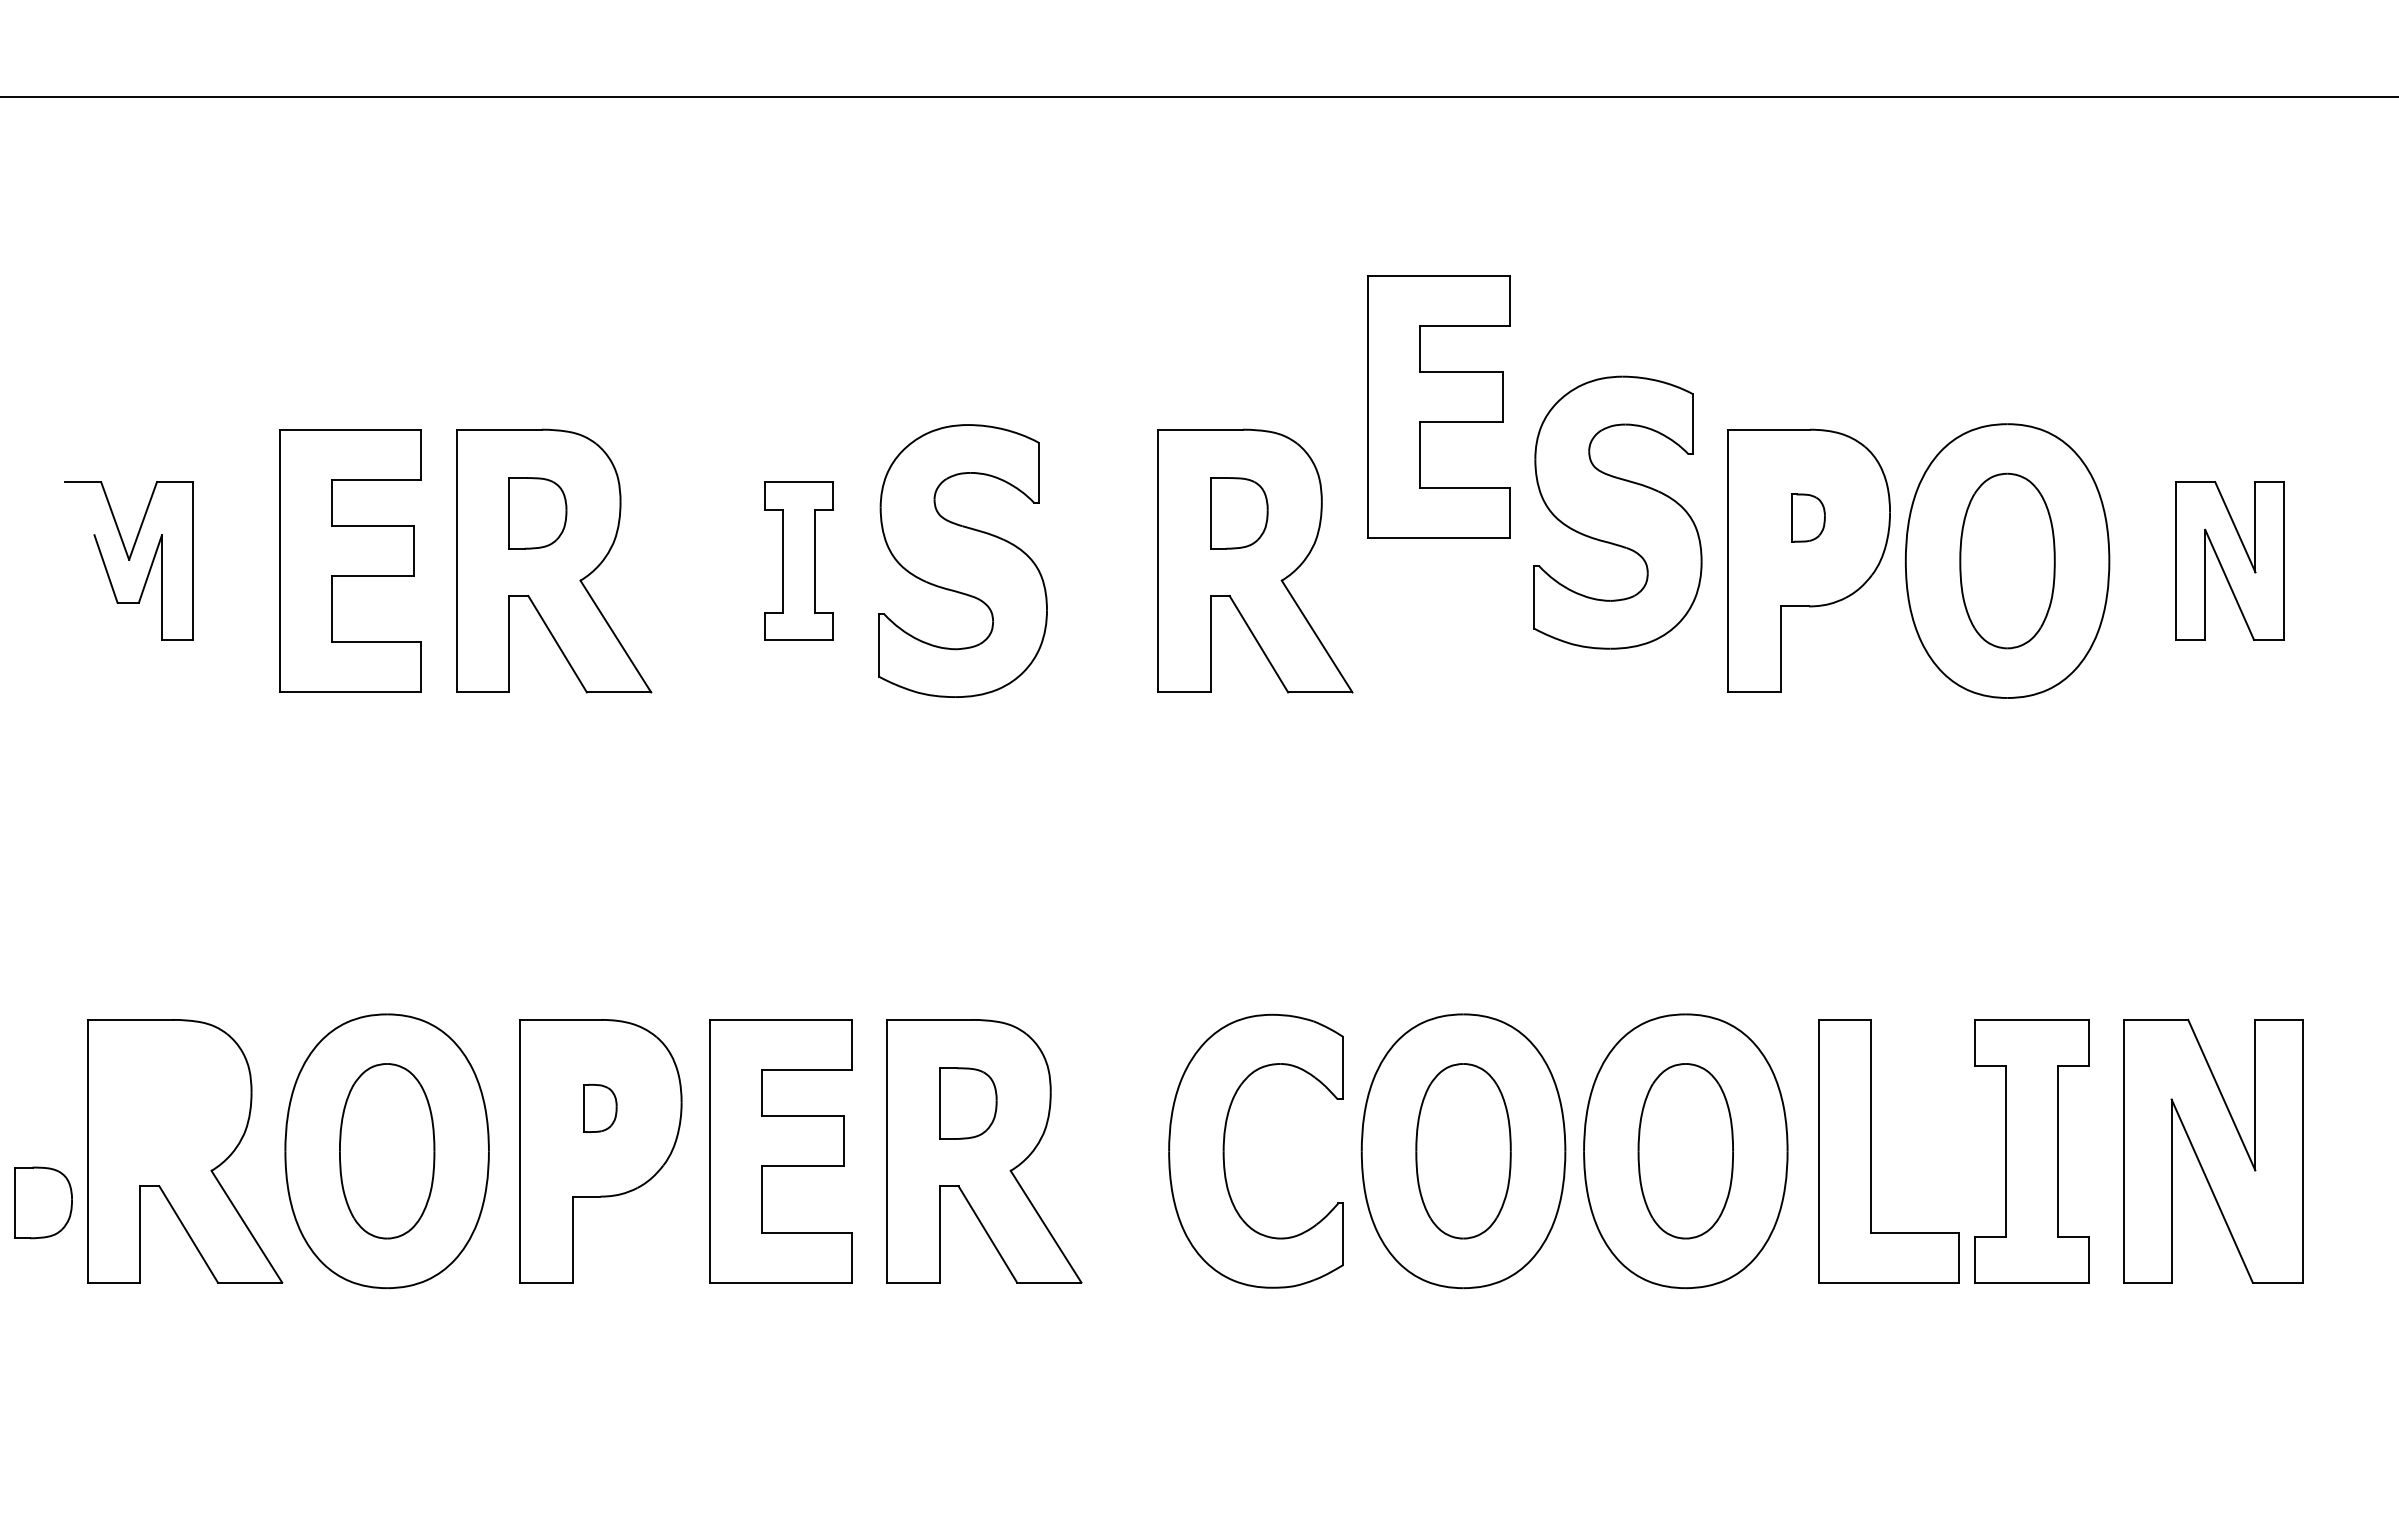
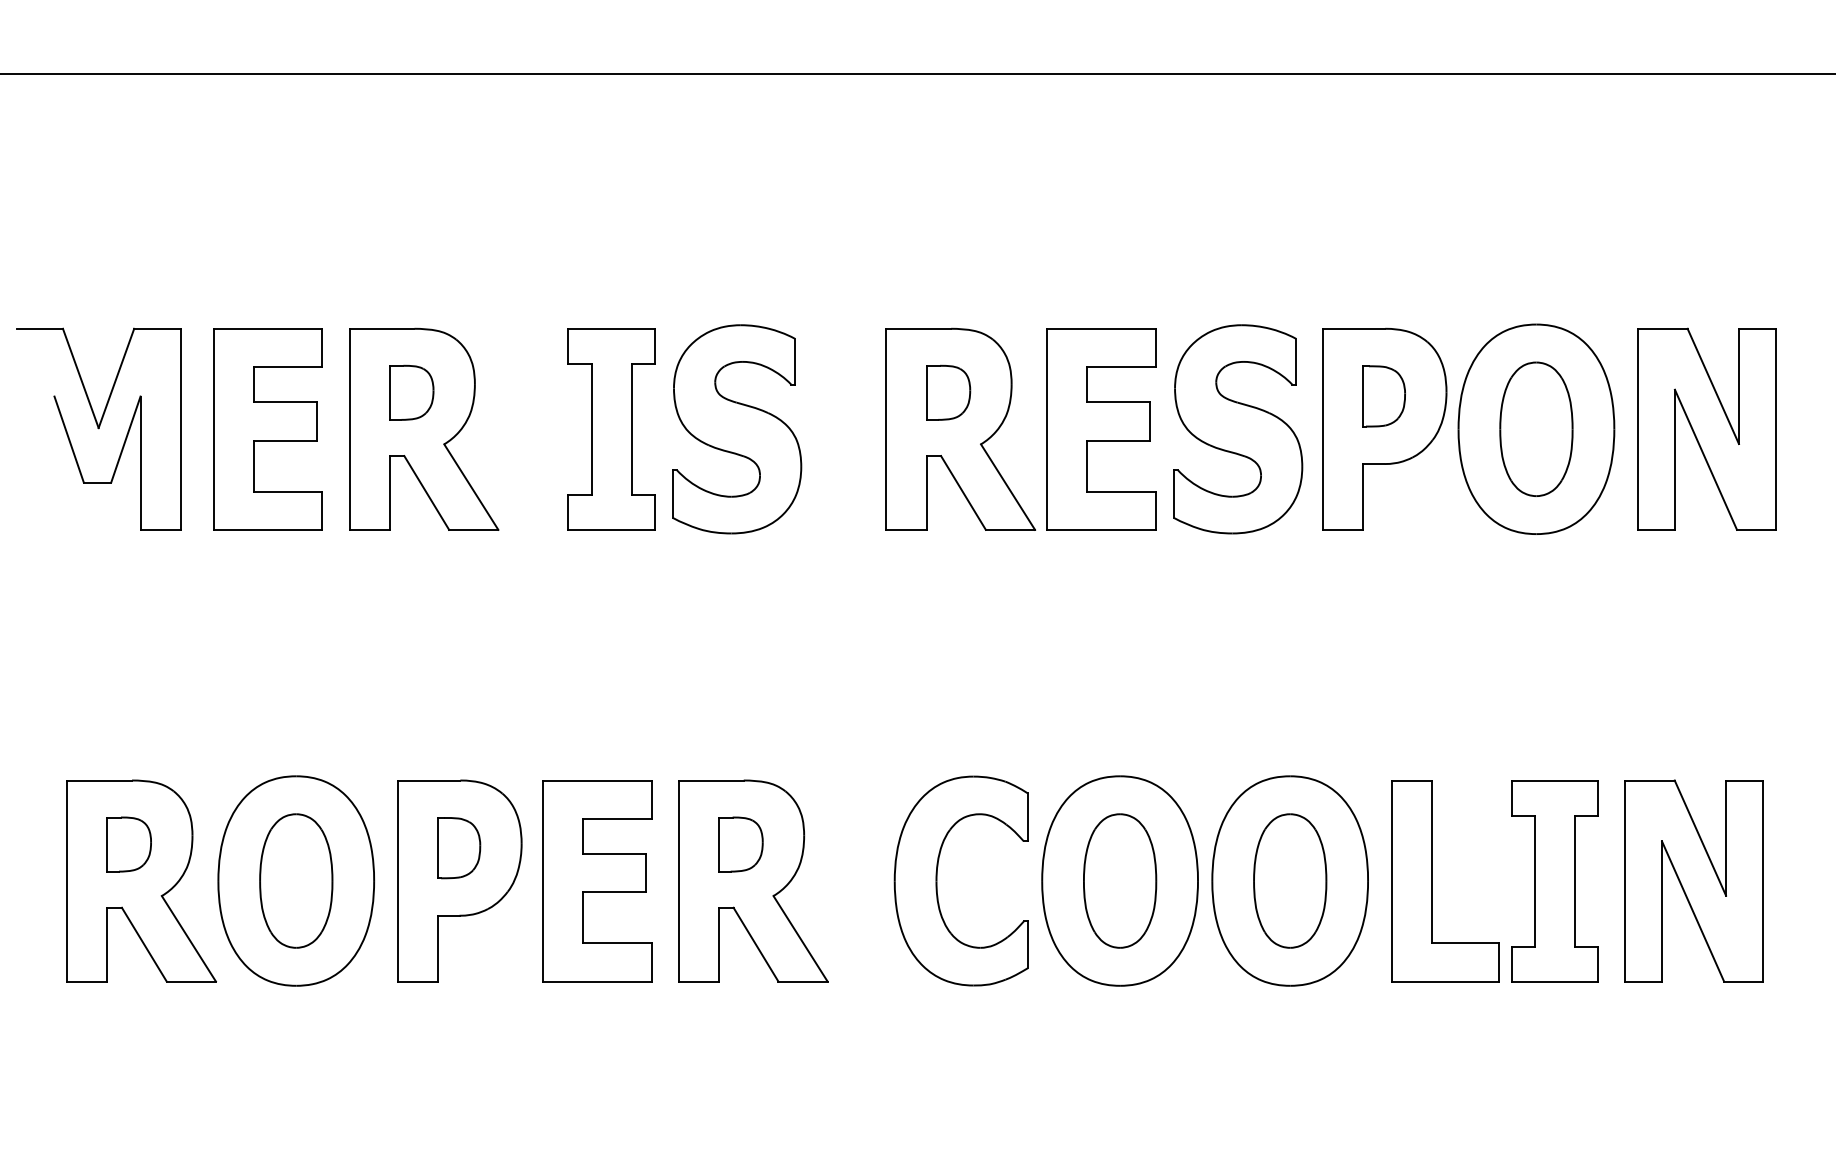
part: (1439, 407) -> (1101, 429), moved
part: (1618, 512) -> (1238, 429), moved
part: (1807, 518) -> (1383, 396), size x1.67
part: (128, 559) -> (98, 428), size x1.67
part: (2229, 559) -> (1706, 428), size x1.67
part: (799, 561) -> (611, 429), size x1.67
part: (600, 1108) -> (459, 848), size x1.67
part: (42, 1202) -> (128, 844), moved

